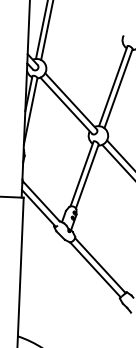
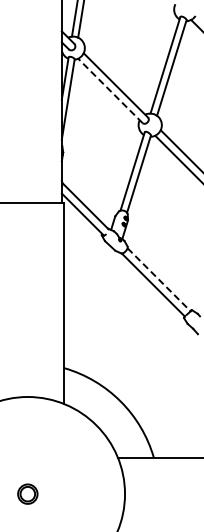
line: (66, 105) -> (110, 90), solid -> dashed
line: (100, 266) -> (159, 280), solid -> dashed

